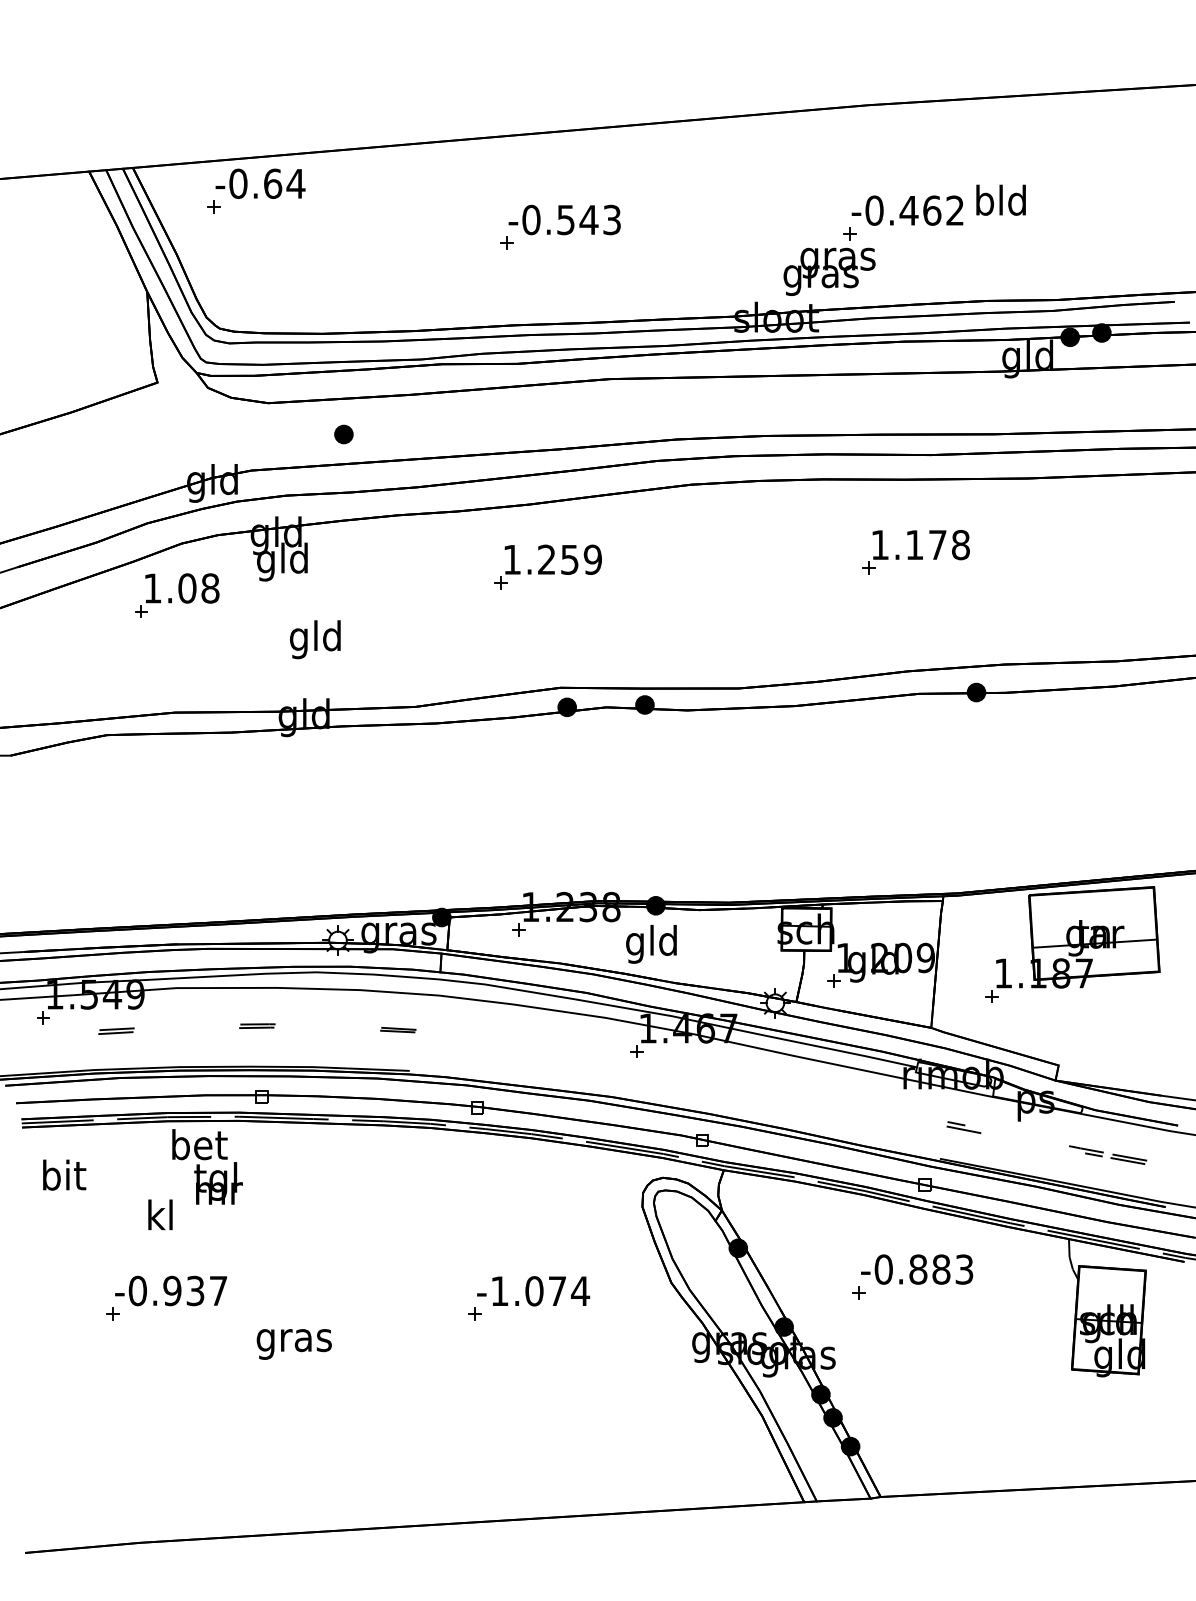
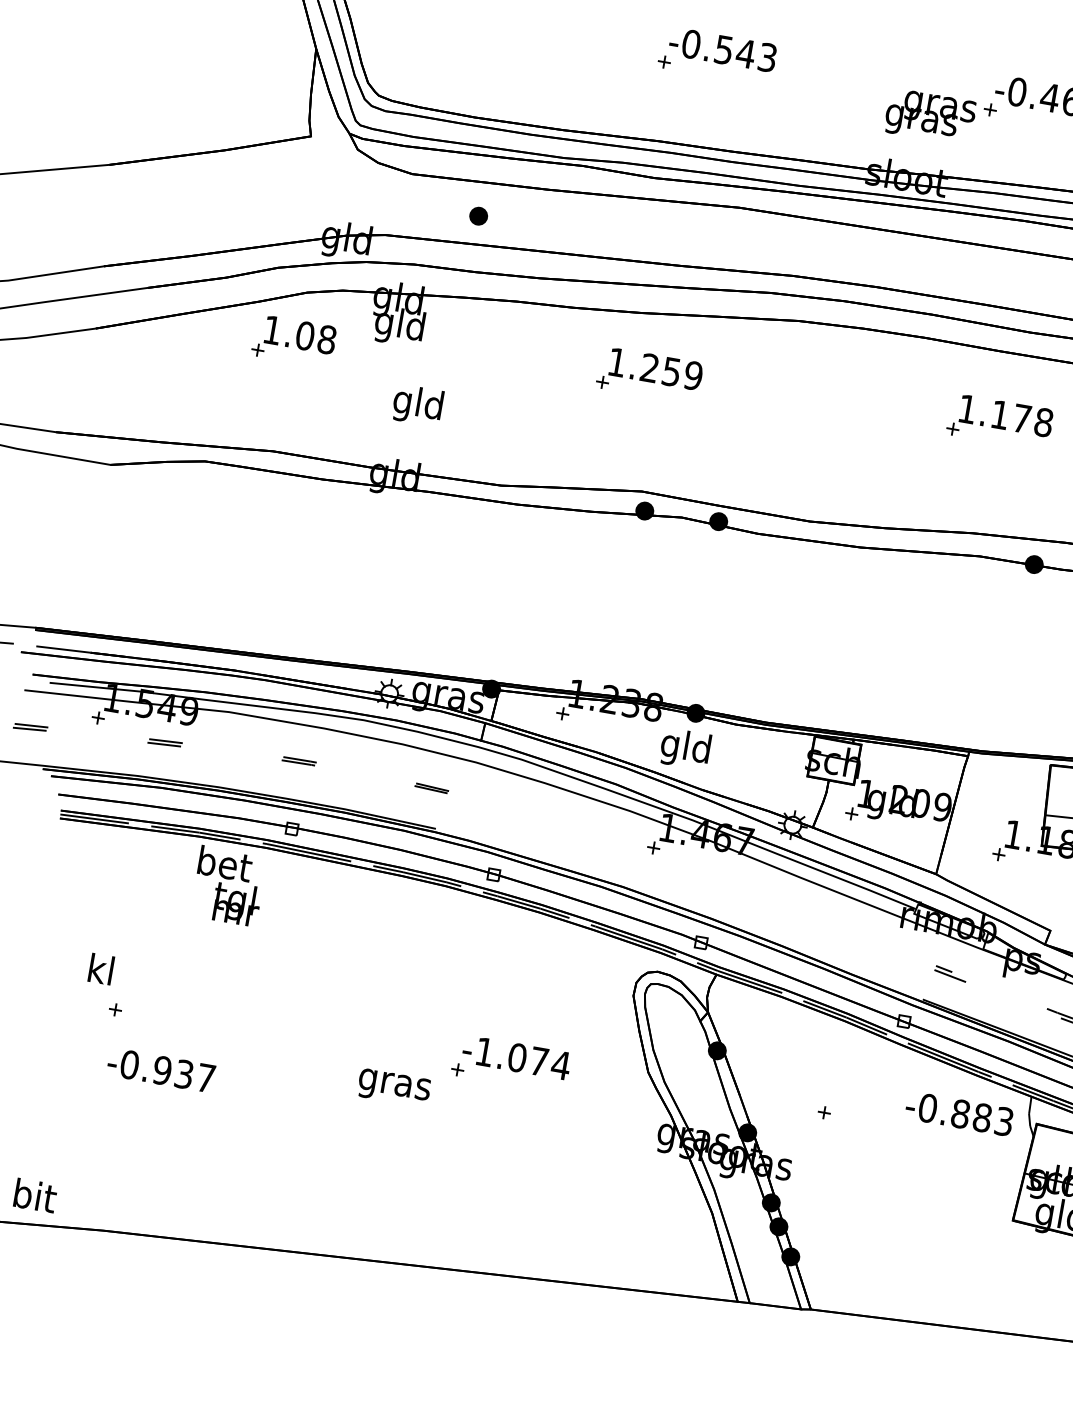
text: (829, 271) -> (930, 116), moved
text: (64, 1174) -> (35, 1195), moved
text: (160, 1214) -> (101, 968), moved
text: (917, 1269) -> (959, 1113), moved
text: (170, 1290) -> (160, 1069), moved
text: (293, 1344) -> (393, 1088), moved

